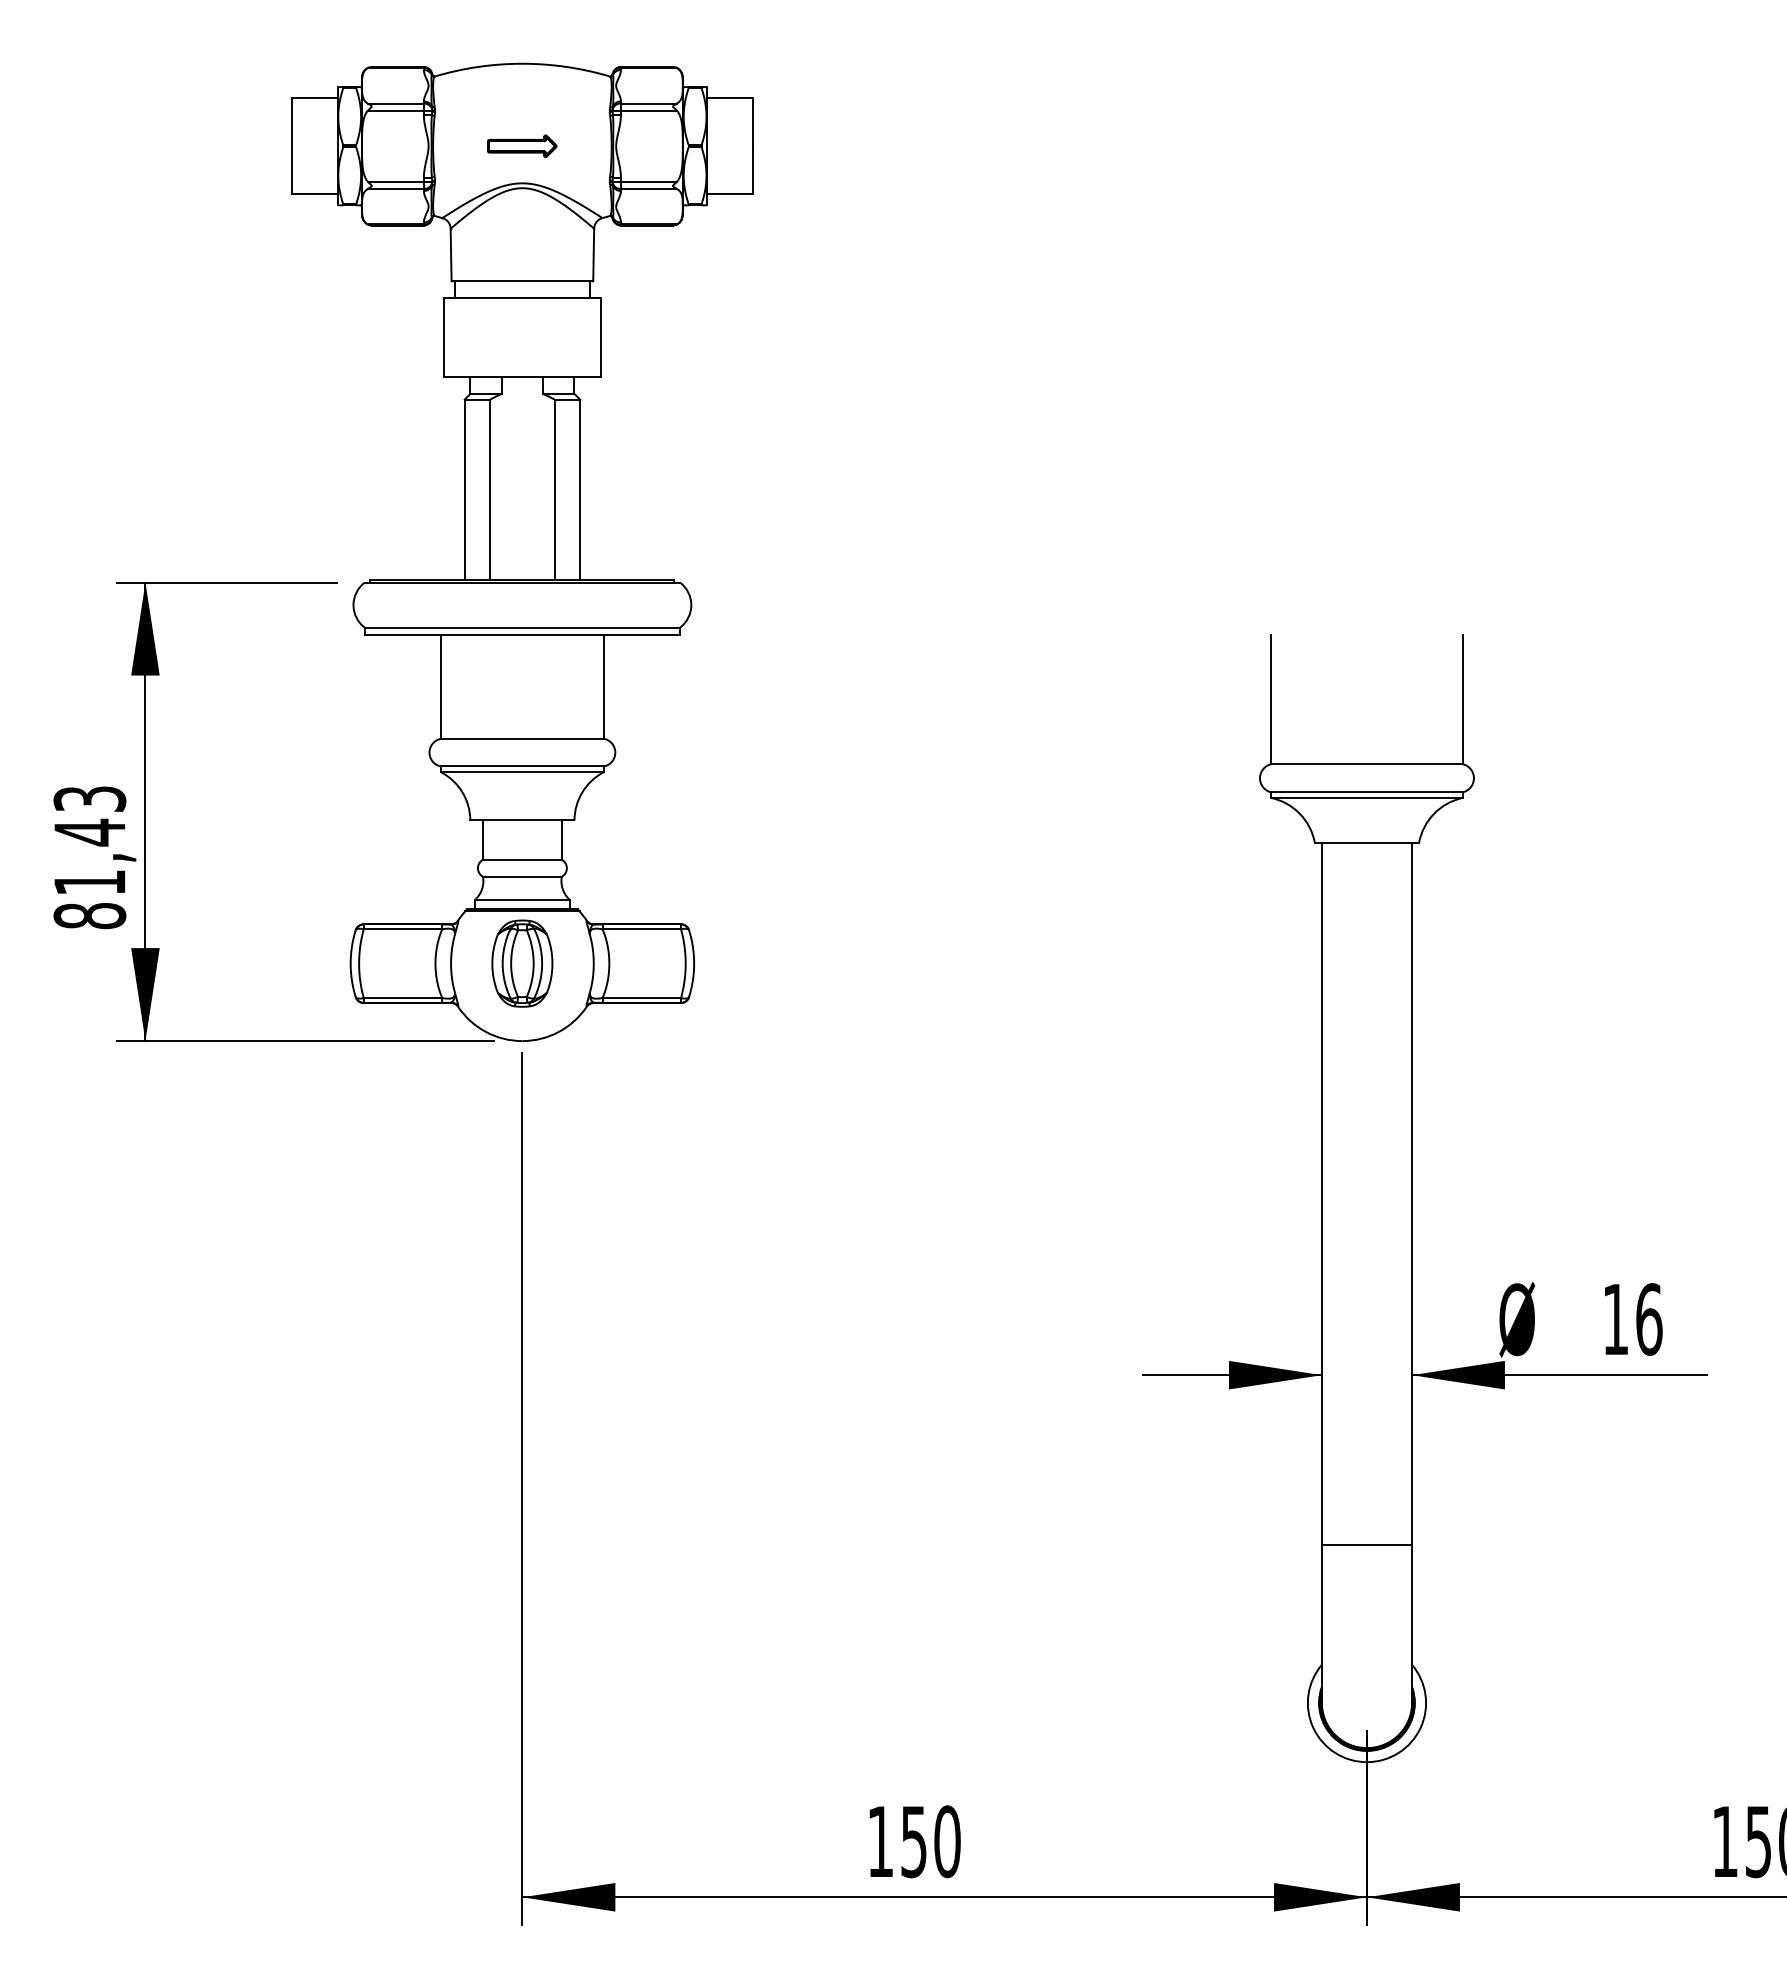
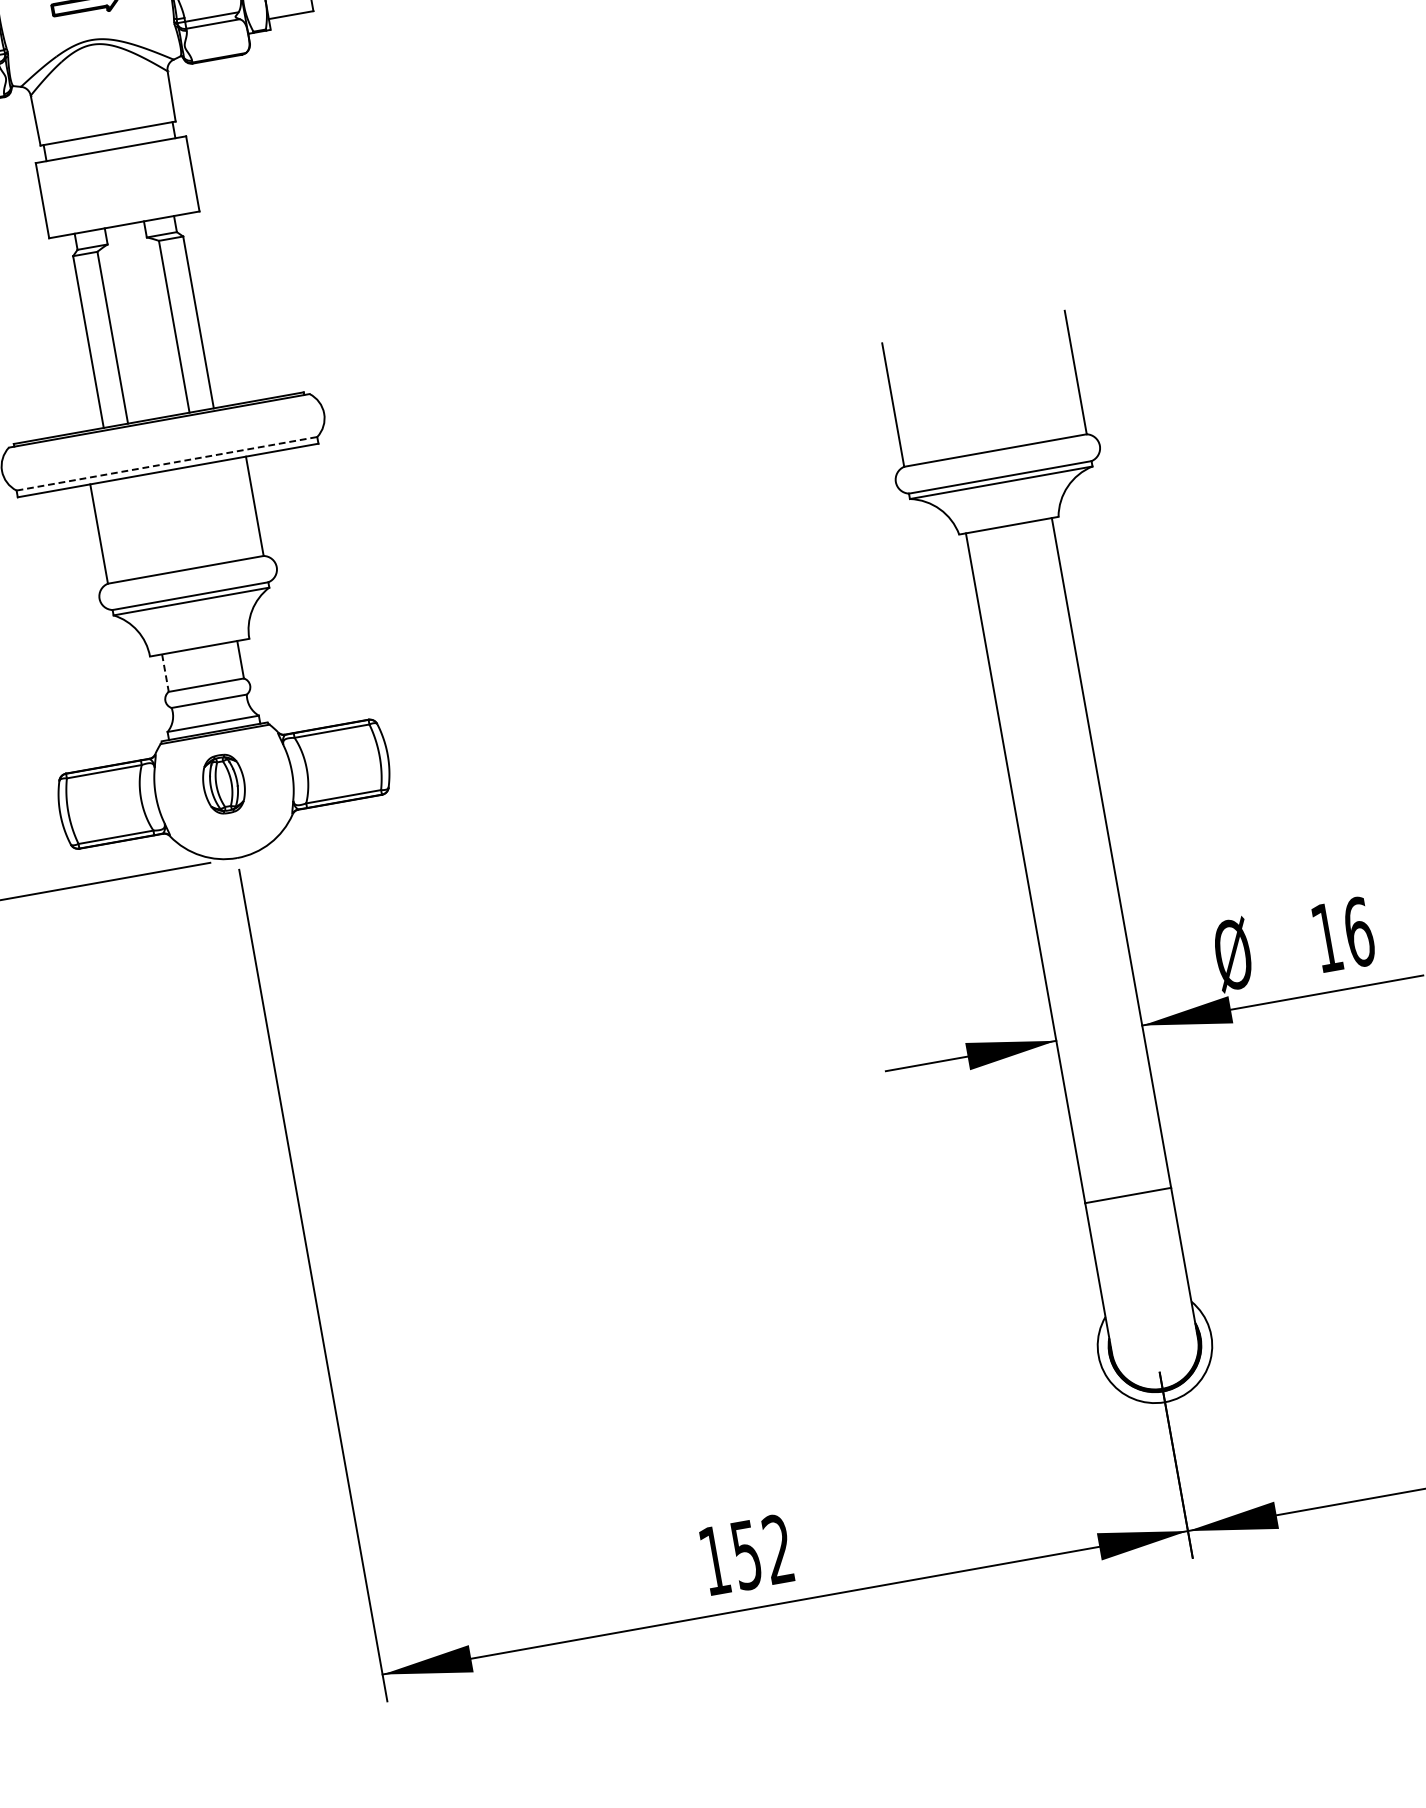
line: (522, 627) -> (166, 463), solid -> dashed
line: (483, 840) -> (165, 673), solid -> dashed
part: (522, 963) -> (224, 784), size x0.7
text: (947, 1841) -> (778, 1549), 150 -> 152

